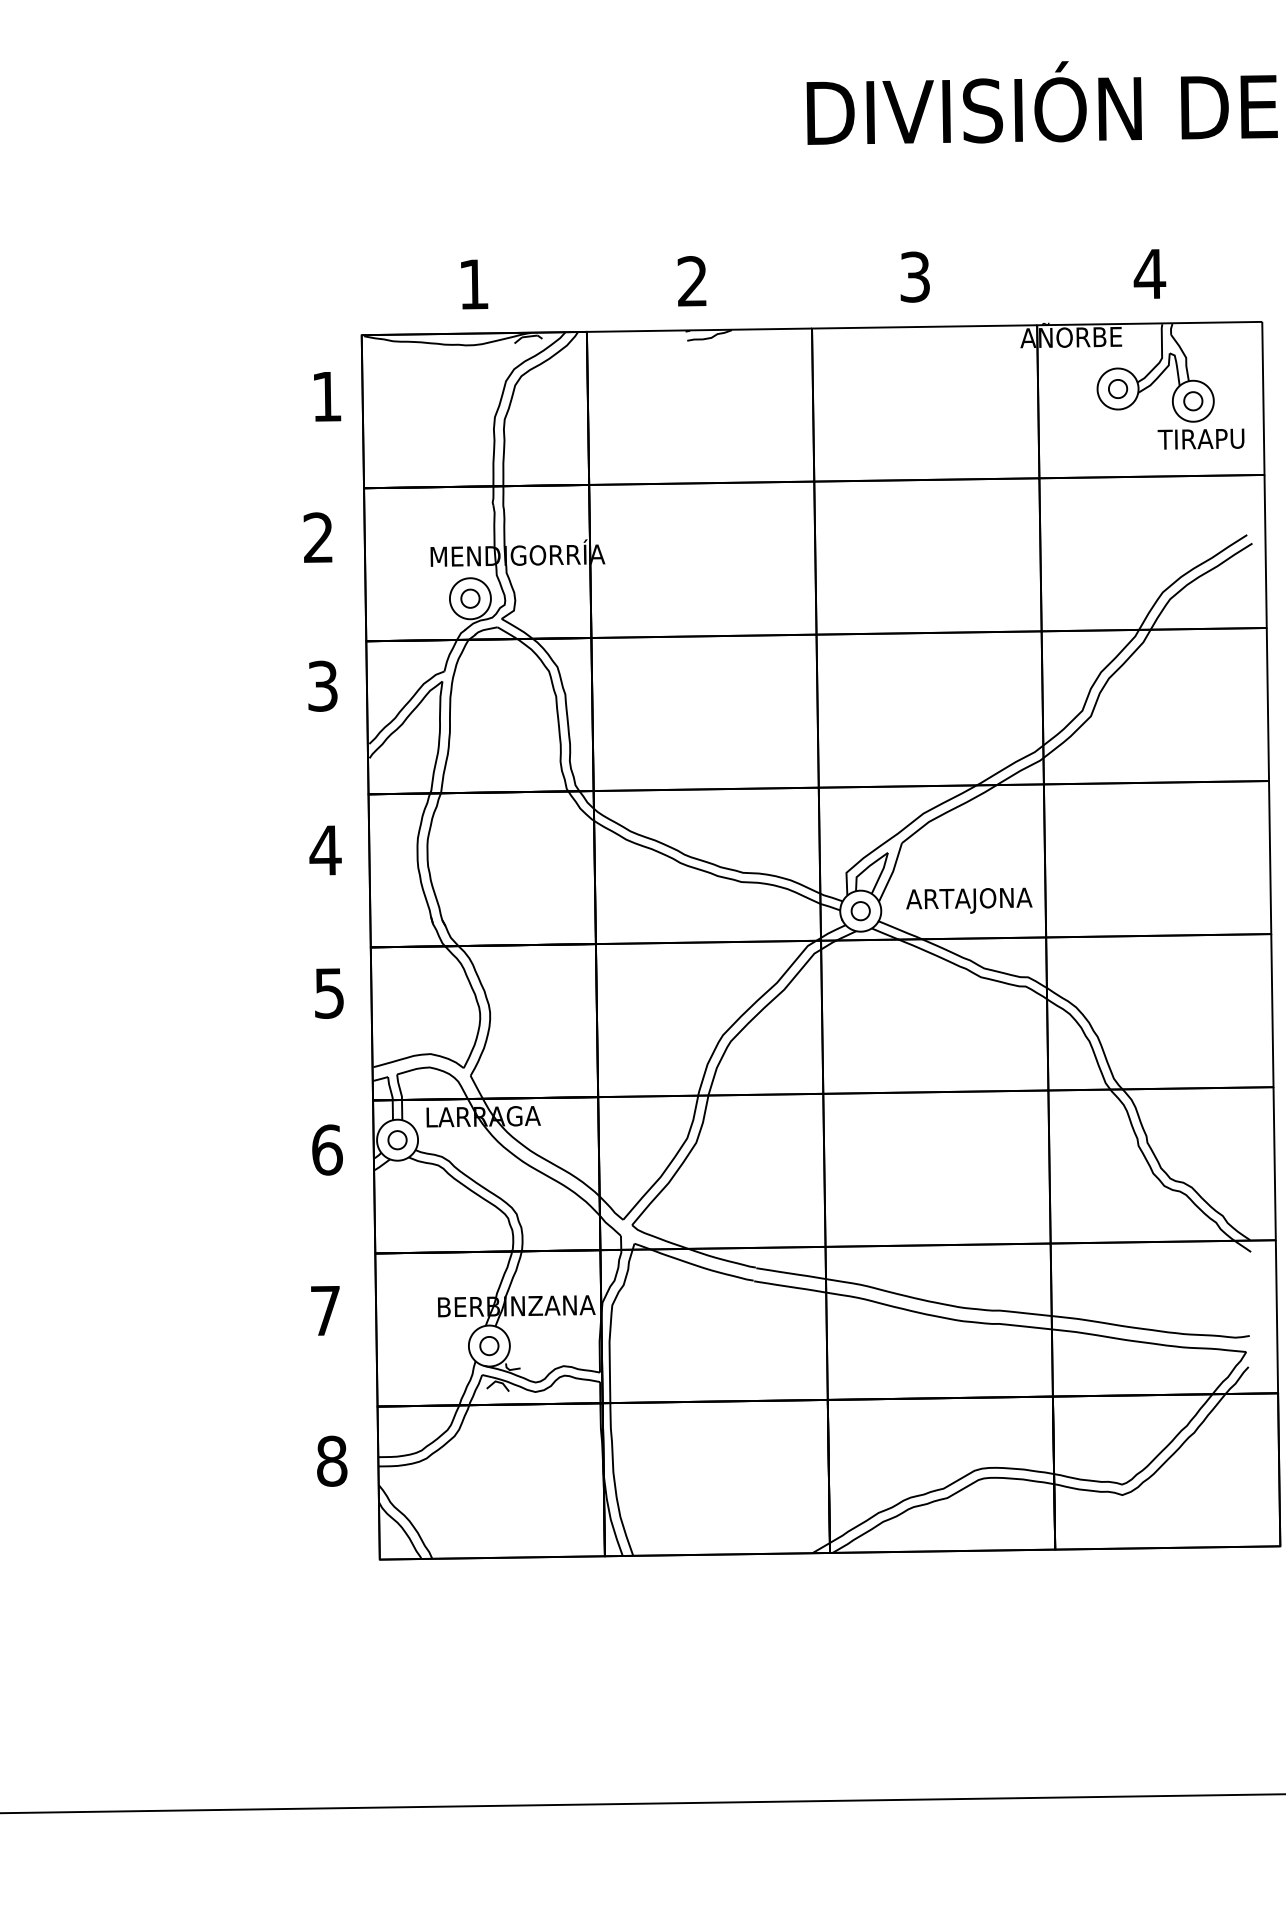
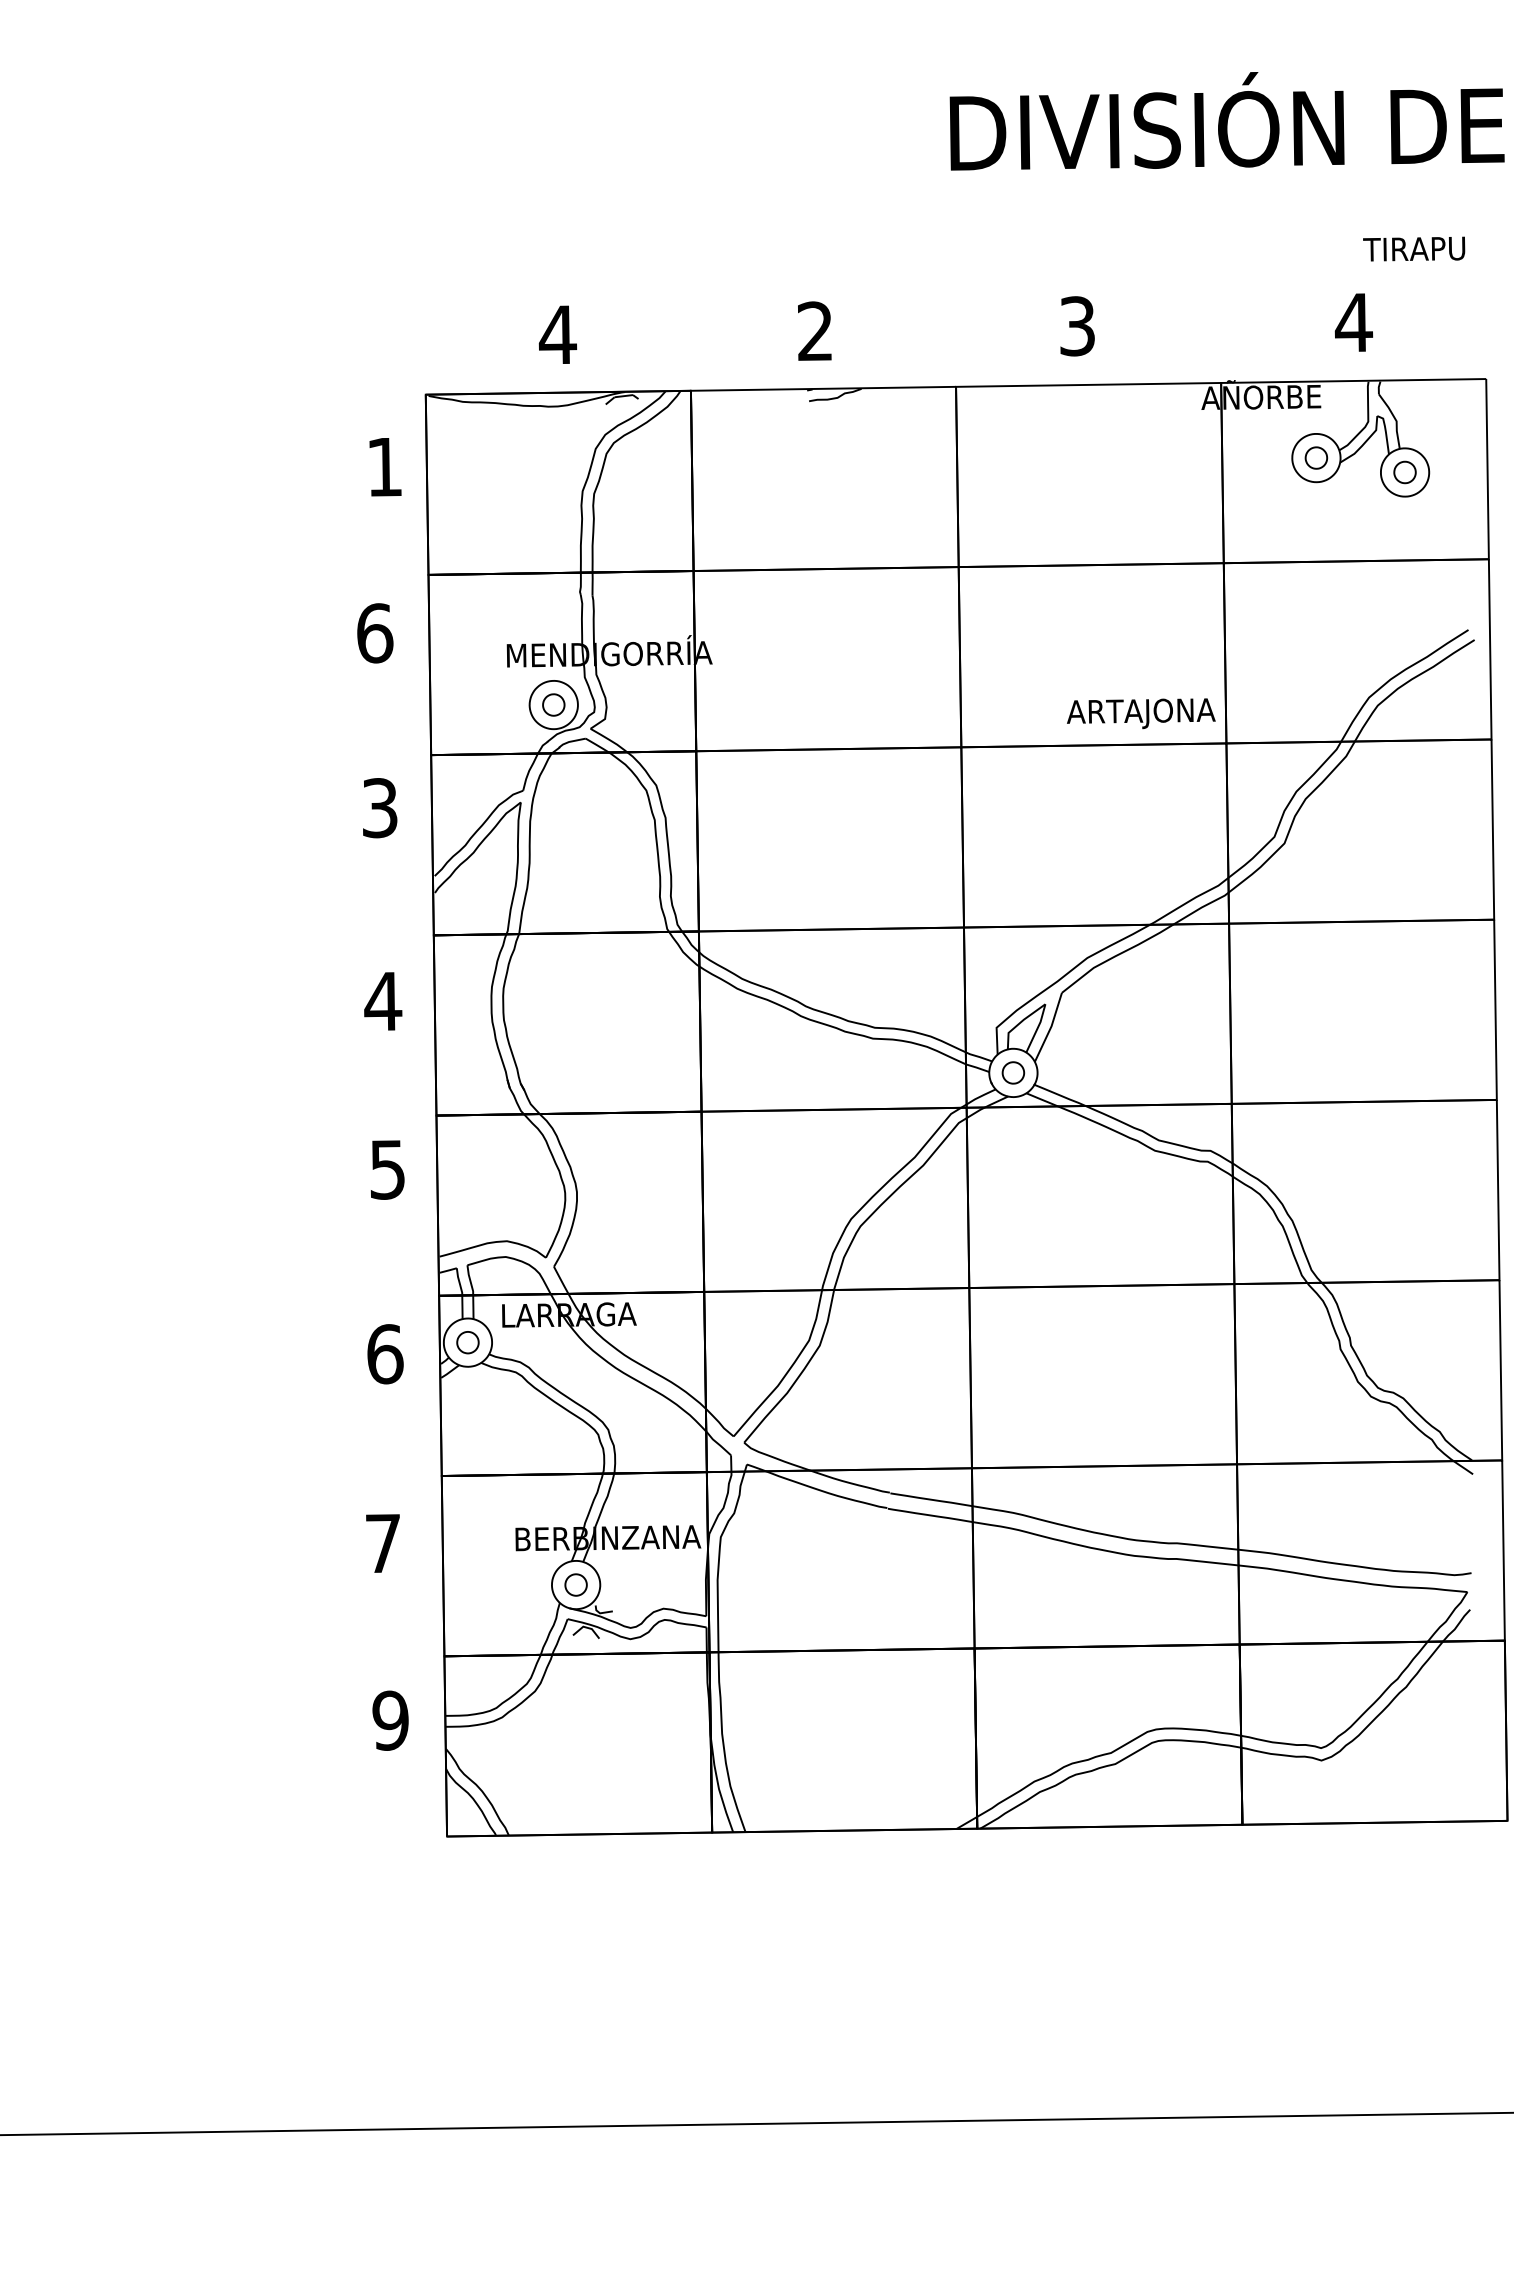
text: (473, 284) -> (557, 334), 1 -> 4
text: (1201, 438) -> (1414, 248), moved
text: (319, 538) -> (375, 633), 2 -> 6
text: (969, 900) -> (1141, 713), moved
text: (331, 1461) -> (390, 1720), 8 -> 9

